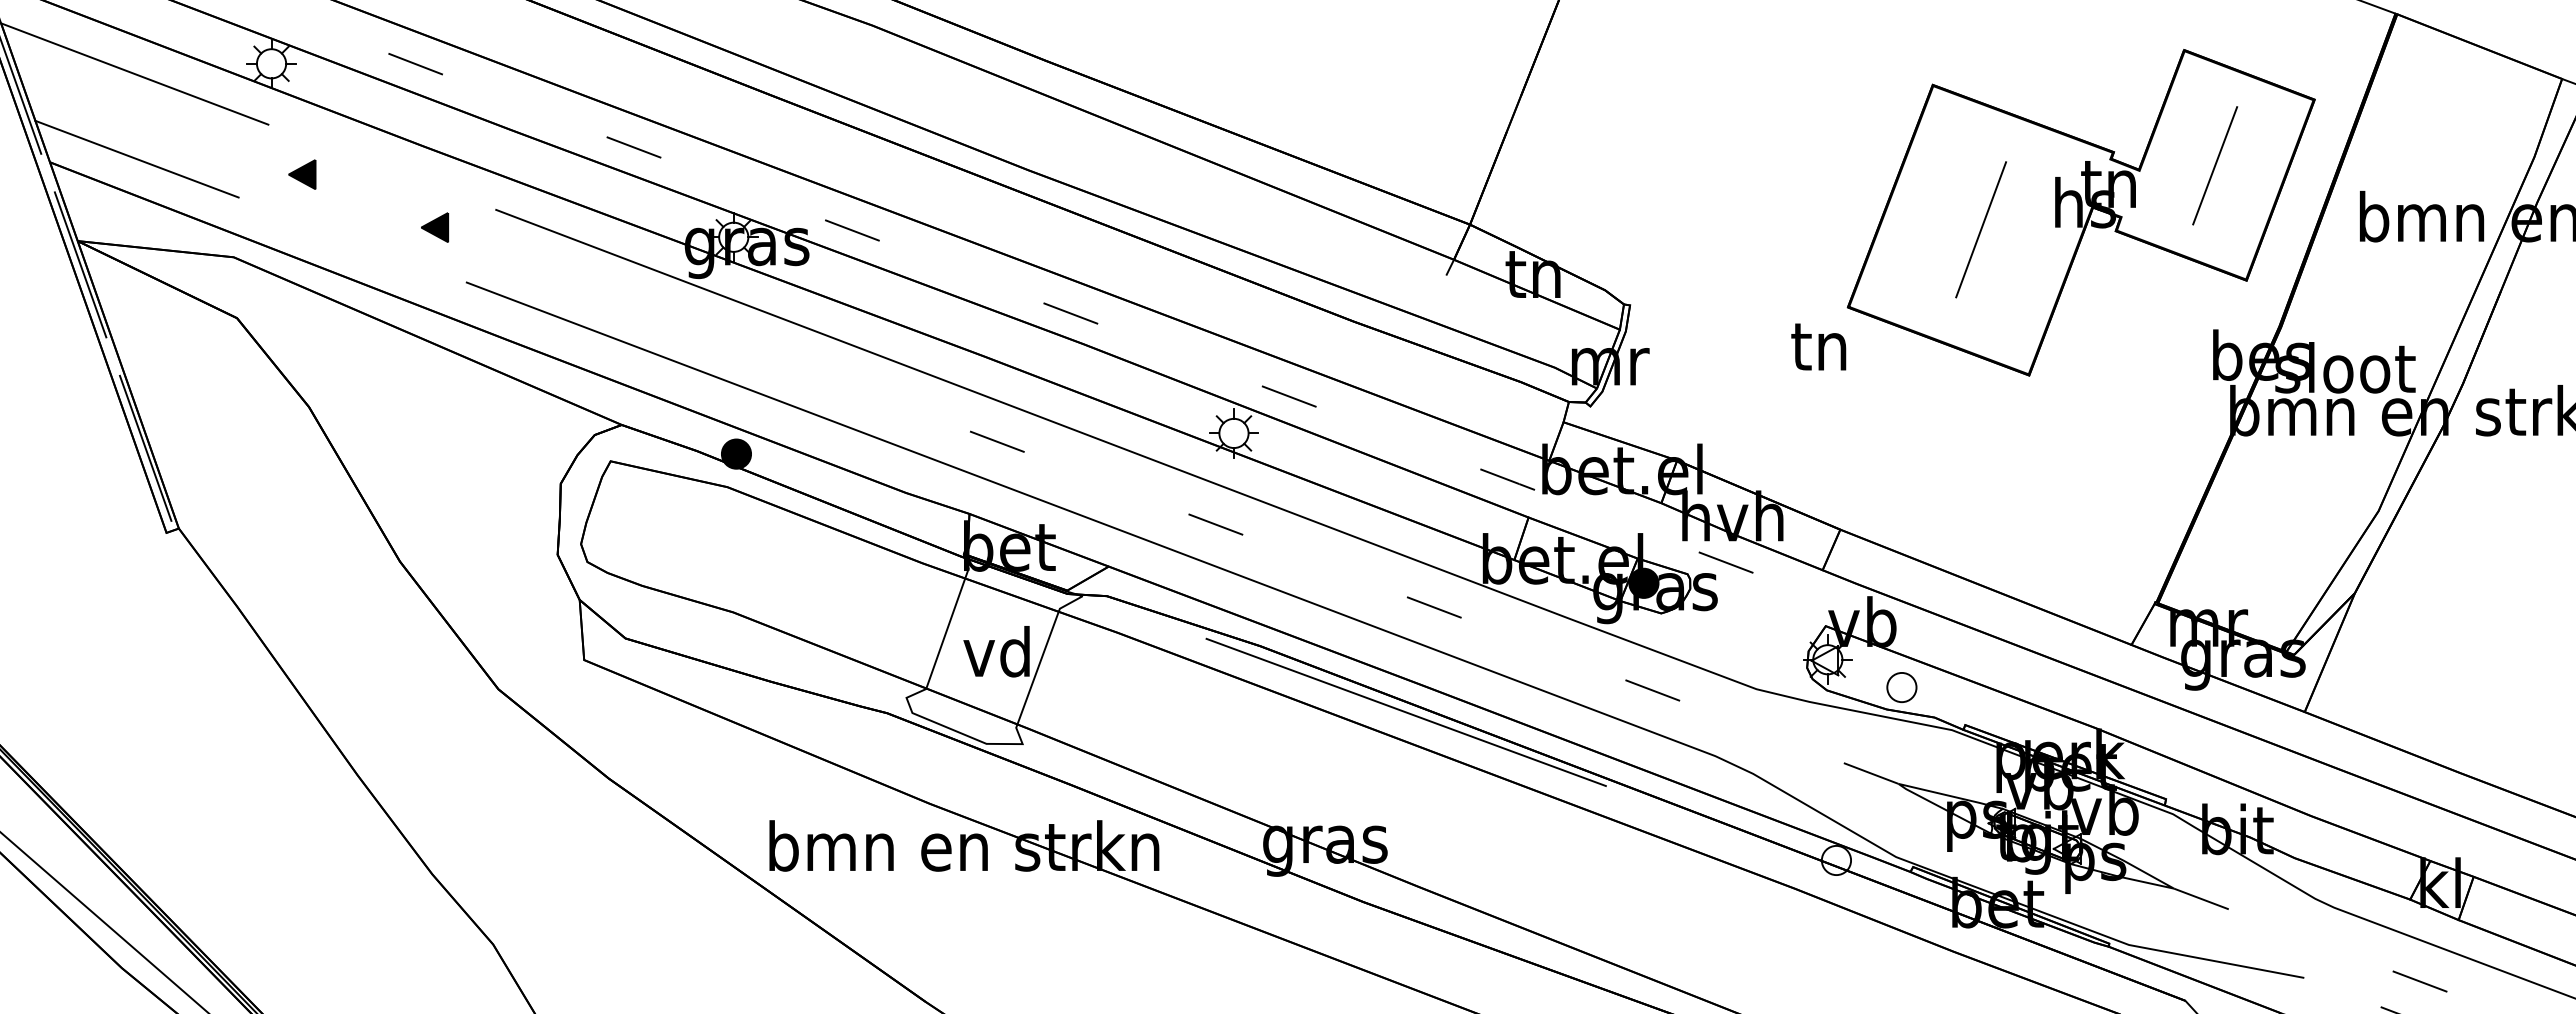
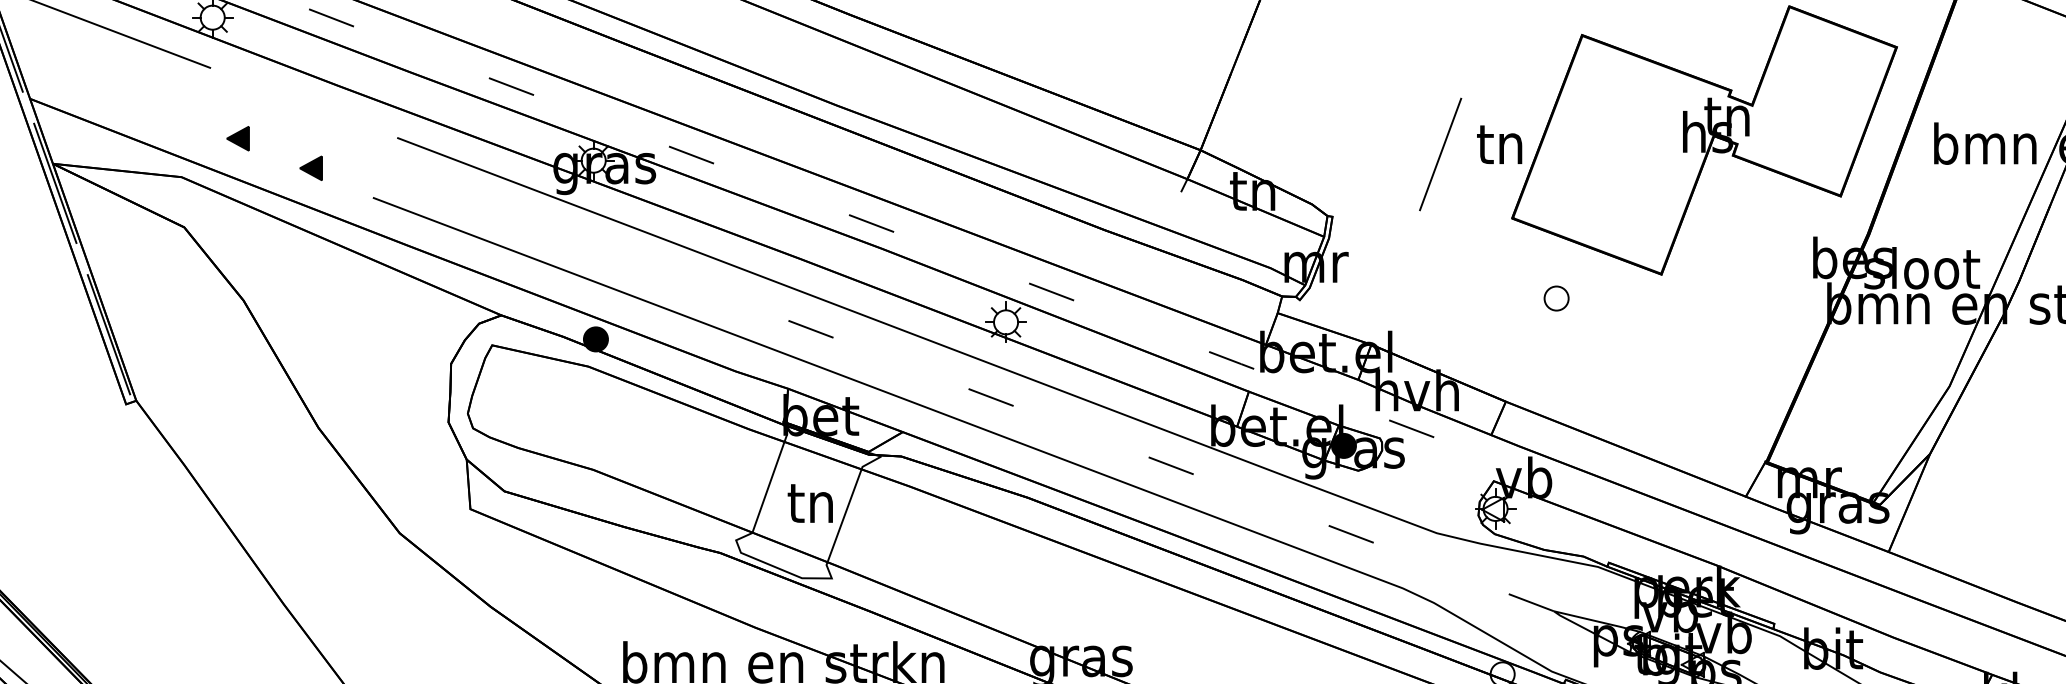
line: (136, 158) -> (101, 95), removed
line: (2215, 165) -> (1815, 101), removed
part: (302, 174) -> (238, 138), moved
part: (435, 227) -> (311, 168), moved
line: (1980, 229) -> (1440, 154), moved
text: (1818, 346) -> (1499, 144), moved
text: (996, 651) -> (810, 502), vd -> tn
part: (1901, 687) -> (1556, 298), moved
line: (1405, 712) -> (1147, 552), removed

